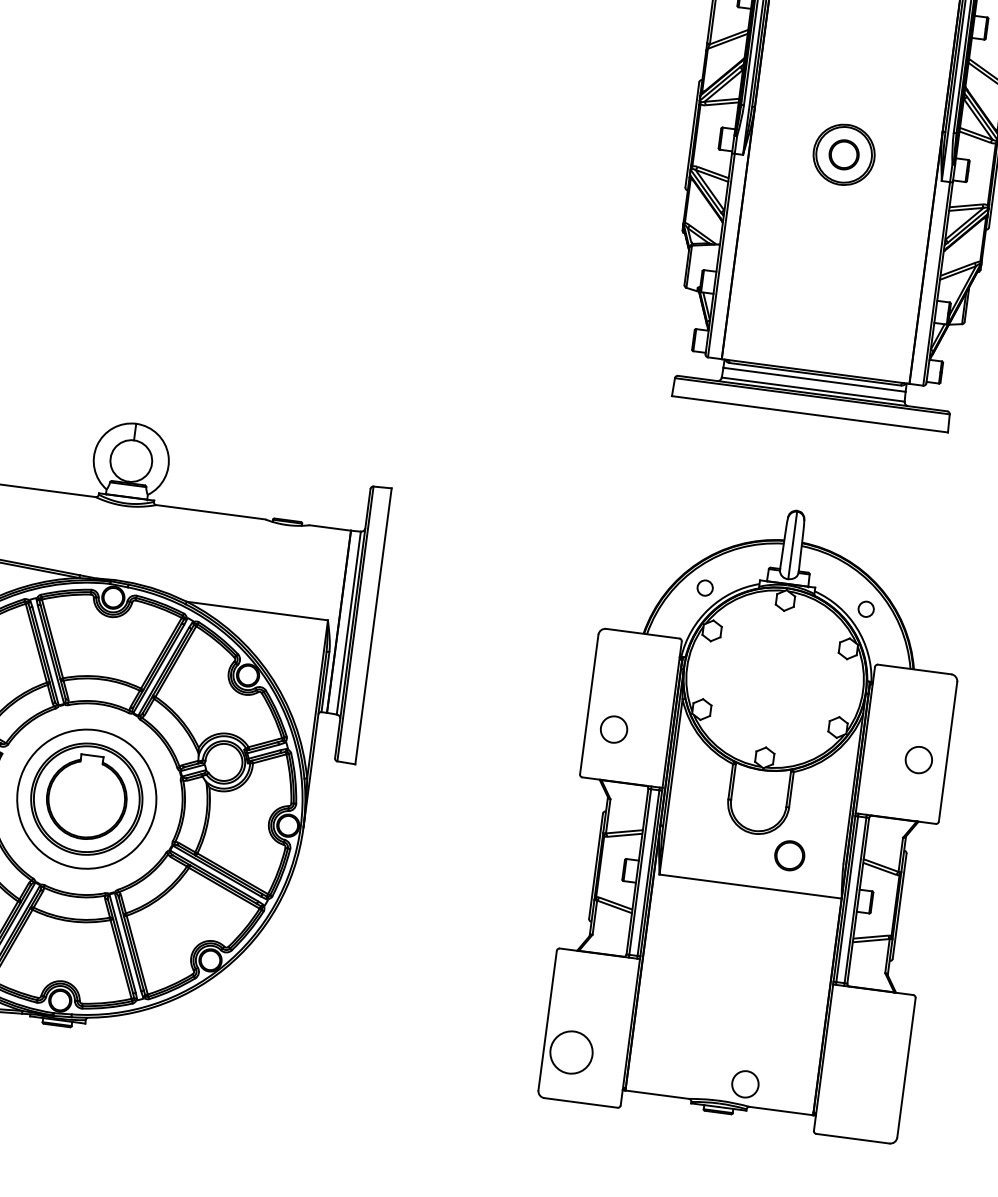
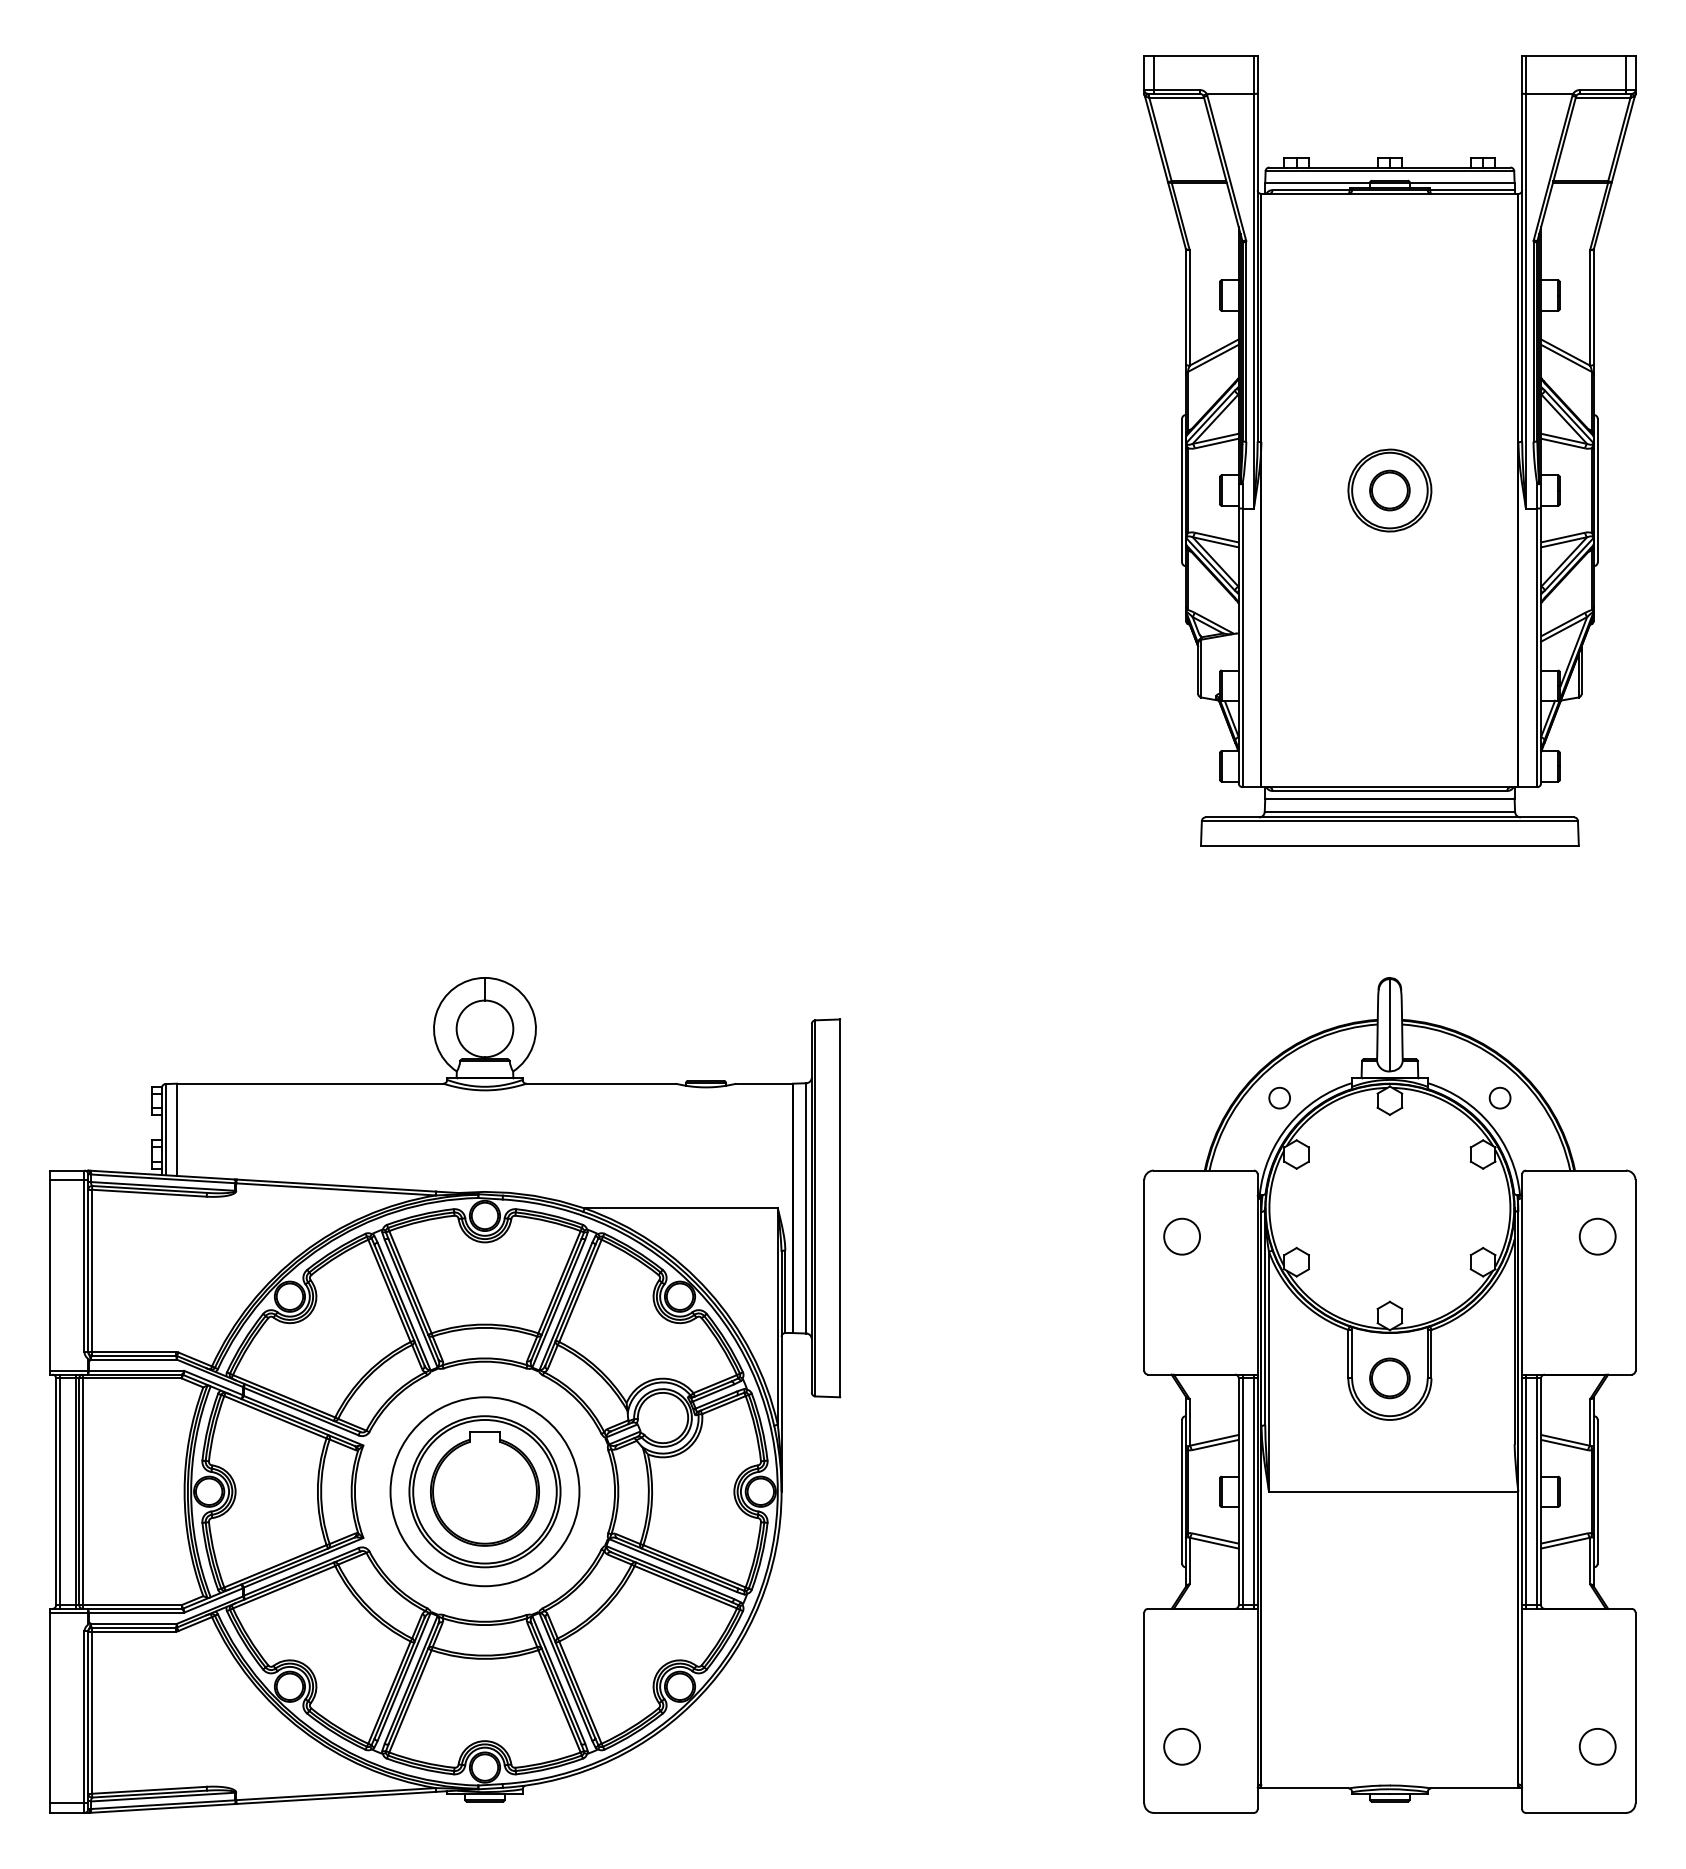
circle: (613, 729) -> (1181, 1236), moved
circle: (918, 759) -> (1597, 1236), moved
part: (789, 855) -> (1389, 1378), moved
circle: (571, 1052) -> (1182, 1746), size x0.62
circle: (745, 1084) -> (1597, 1746), moved

